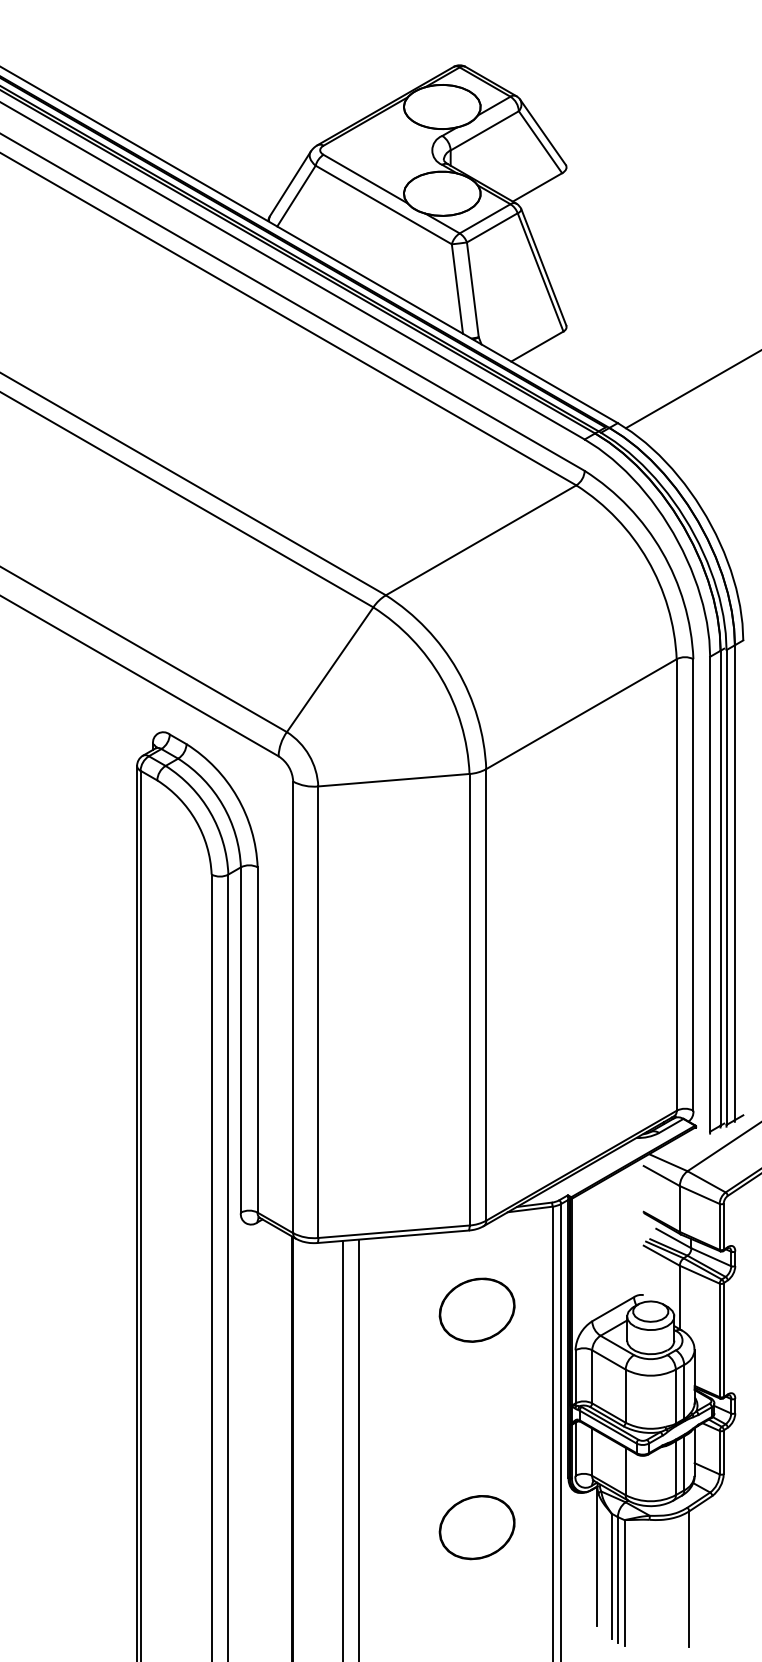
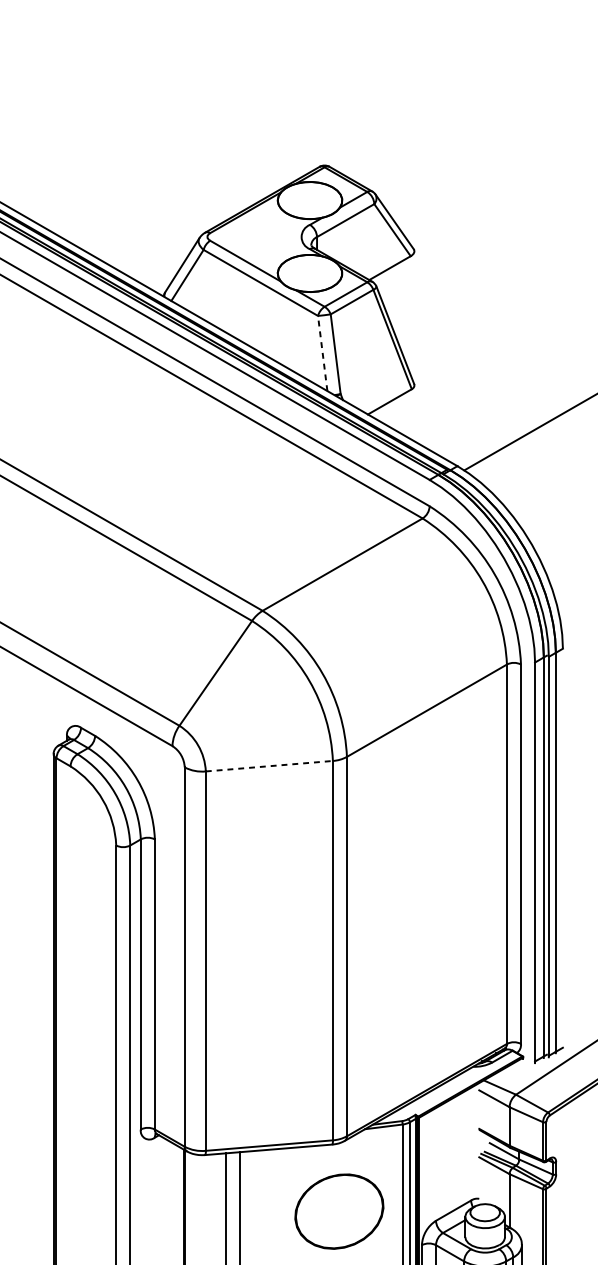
line: (457, 288) -> (322, 353), solid -> dashed
line: (393, 780) -> (269, 766), solid -> dashed
part: (476, 1309) -> (338, 1210), size x1.4

